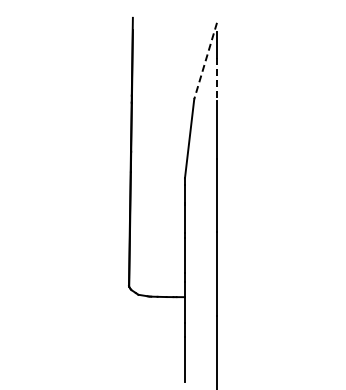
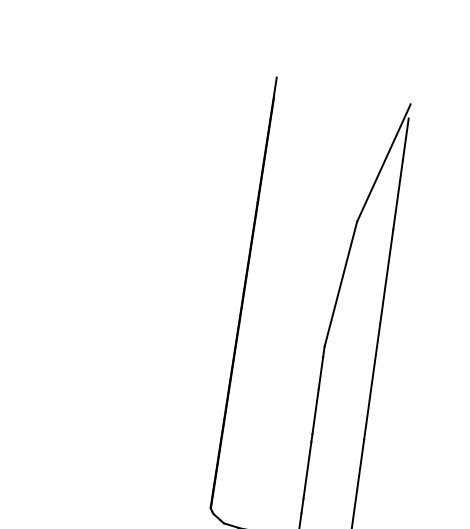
line: (205, 61) -> (383, 163), dashed -> solid
line: (217, 79) -> (398, 195), dashed -> solid

